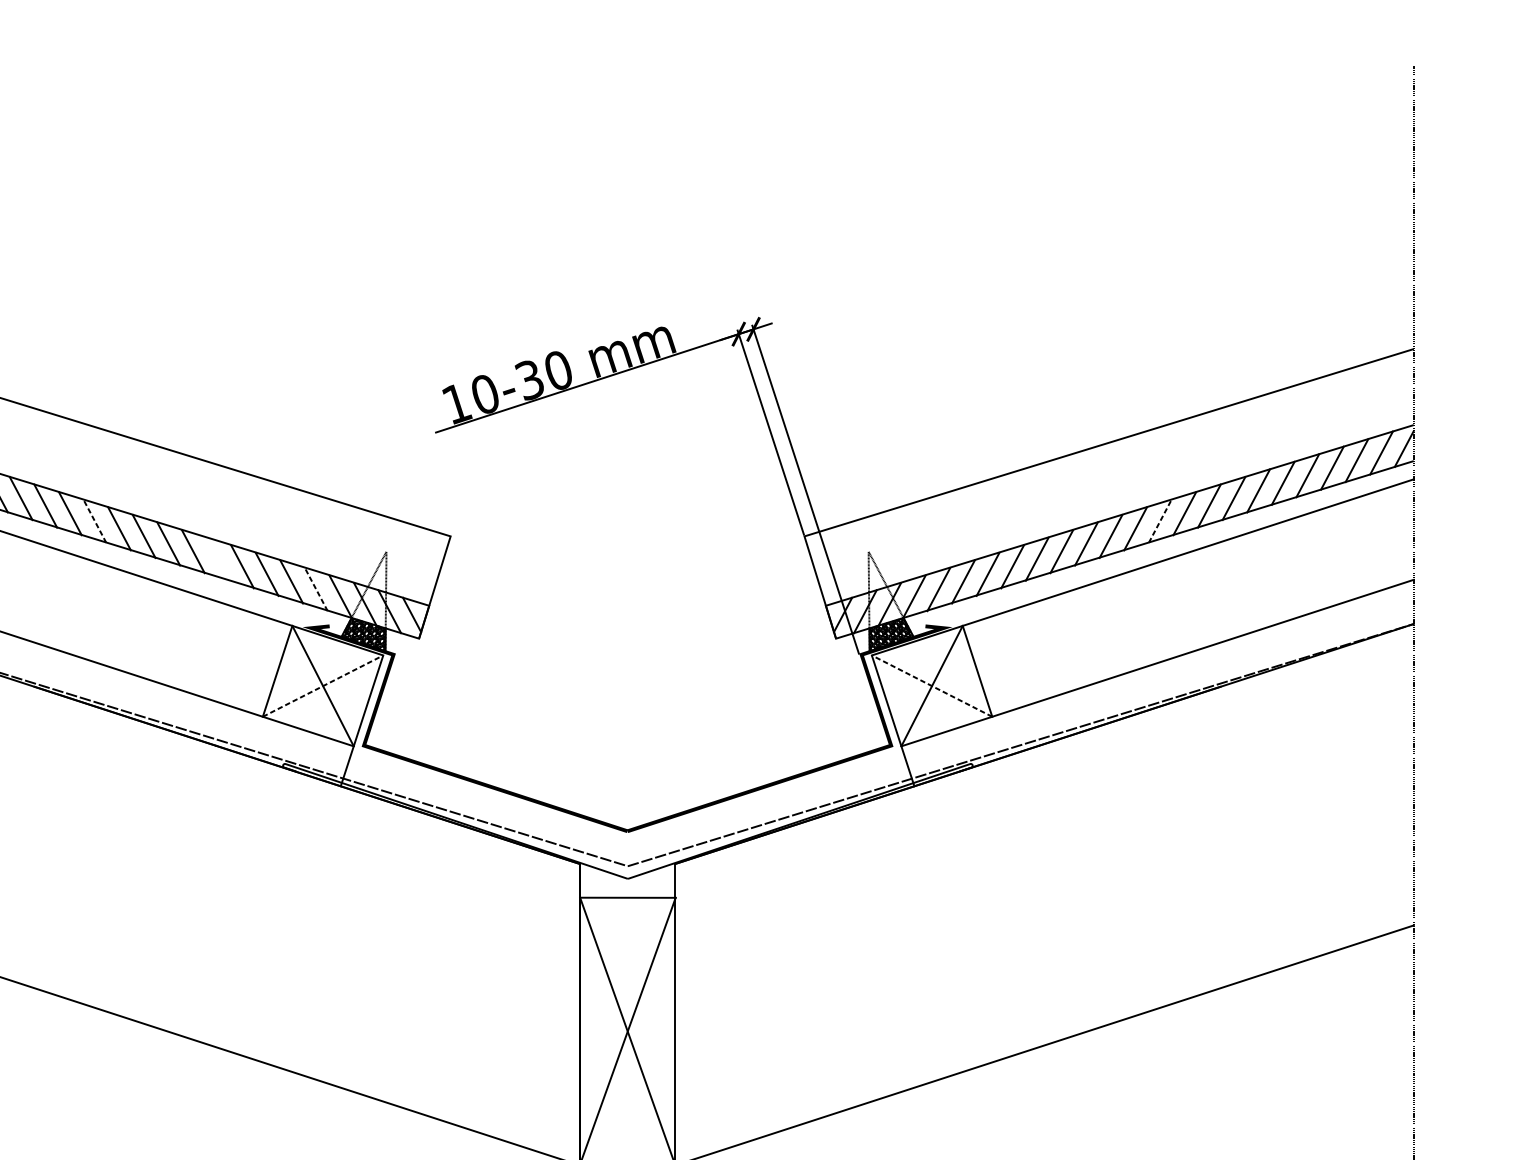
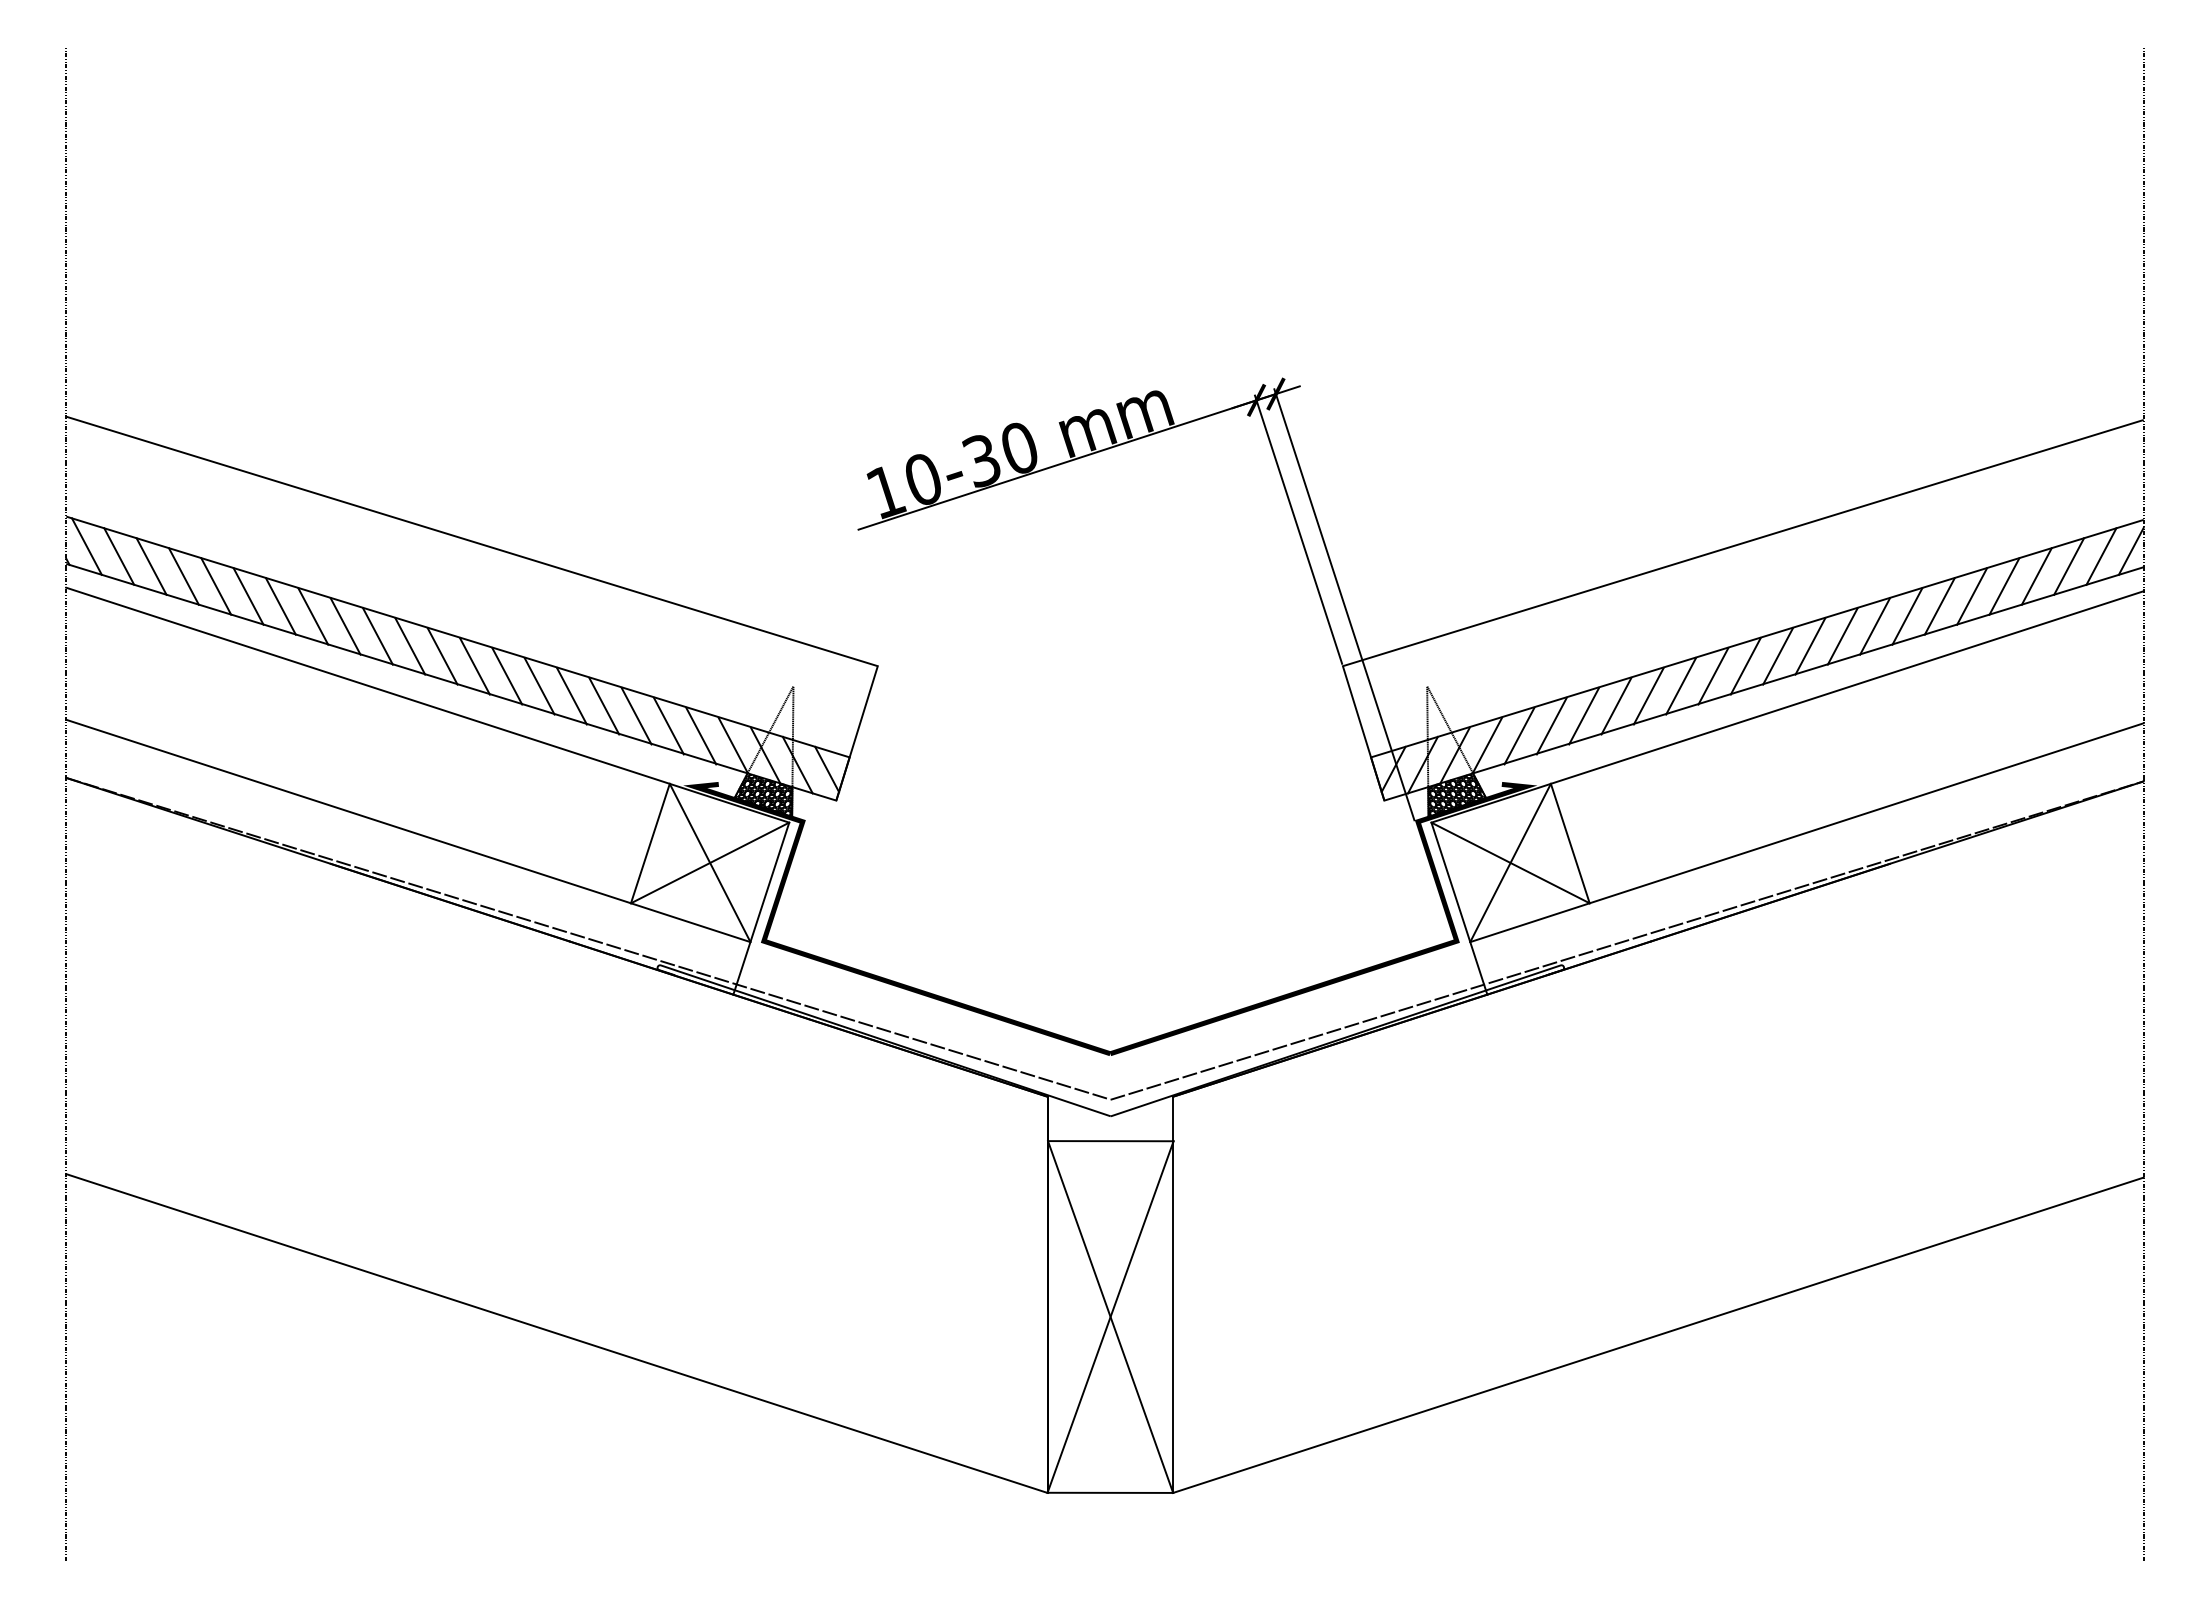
line: (95, 521) -> (410, 646), dashed -> solid
line: (1160, 521) -> (1810, 646), dashed -> solid
line: (217, 559) -> (571, 696), added
line: (316, 589) -> (701, 736), dashed -> solid
line: (323, 685) -> (710, 862), dashed -> solid
line: (932, 685) -> (1510, 862), dashed -> solid

